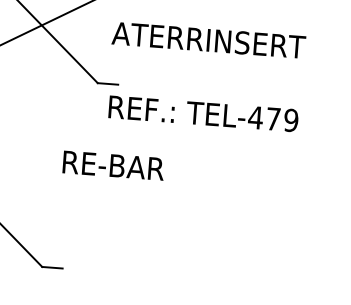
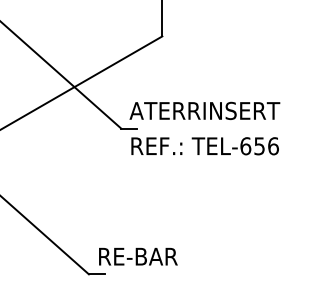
text: (208, 39) -> (204, 110), moved
text: (273, 119) -> (259, 146), TEL-479 -> TEL-656
text: (113, 165) -> (138, 256), moved

